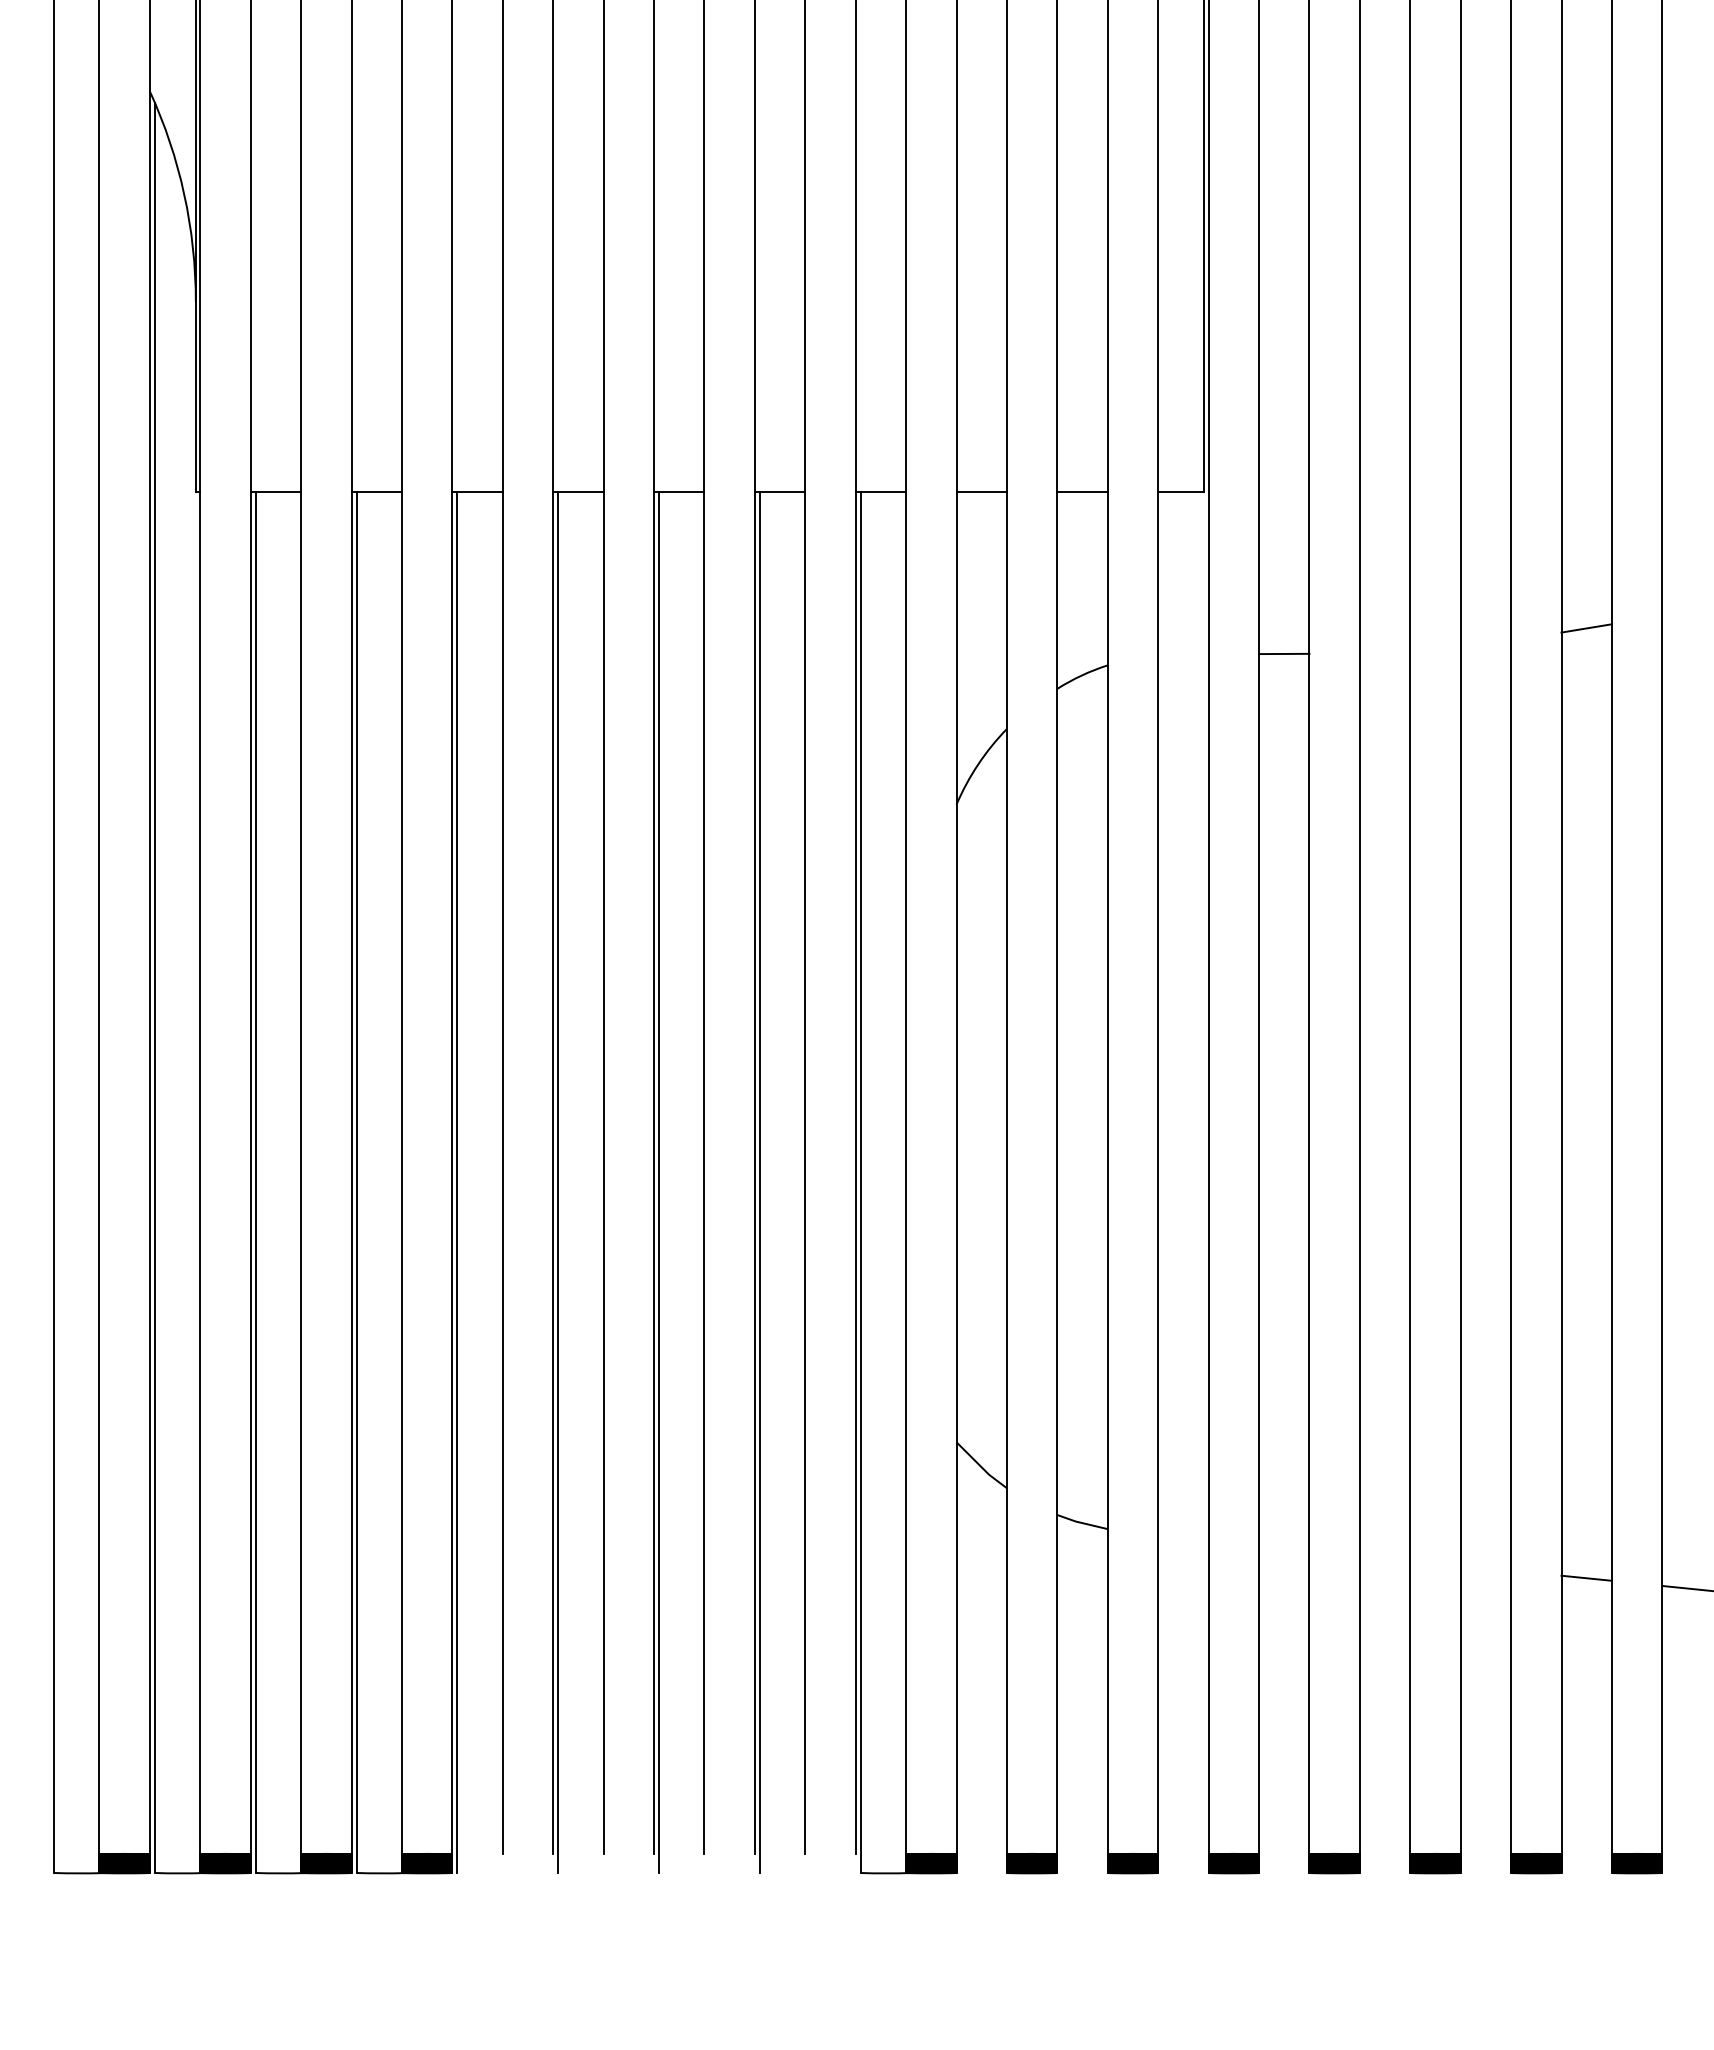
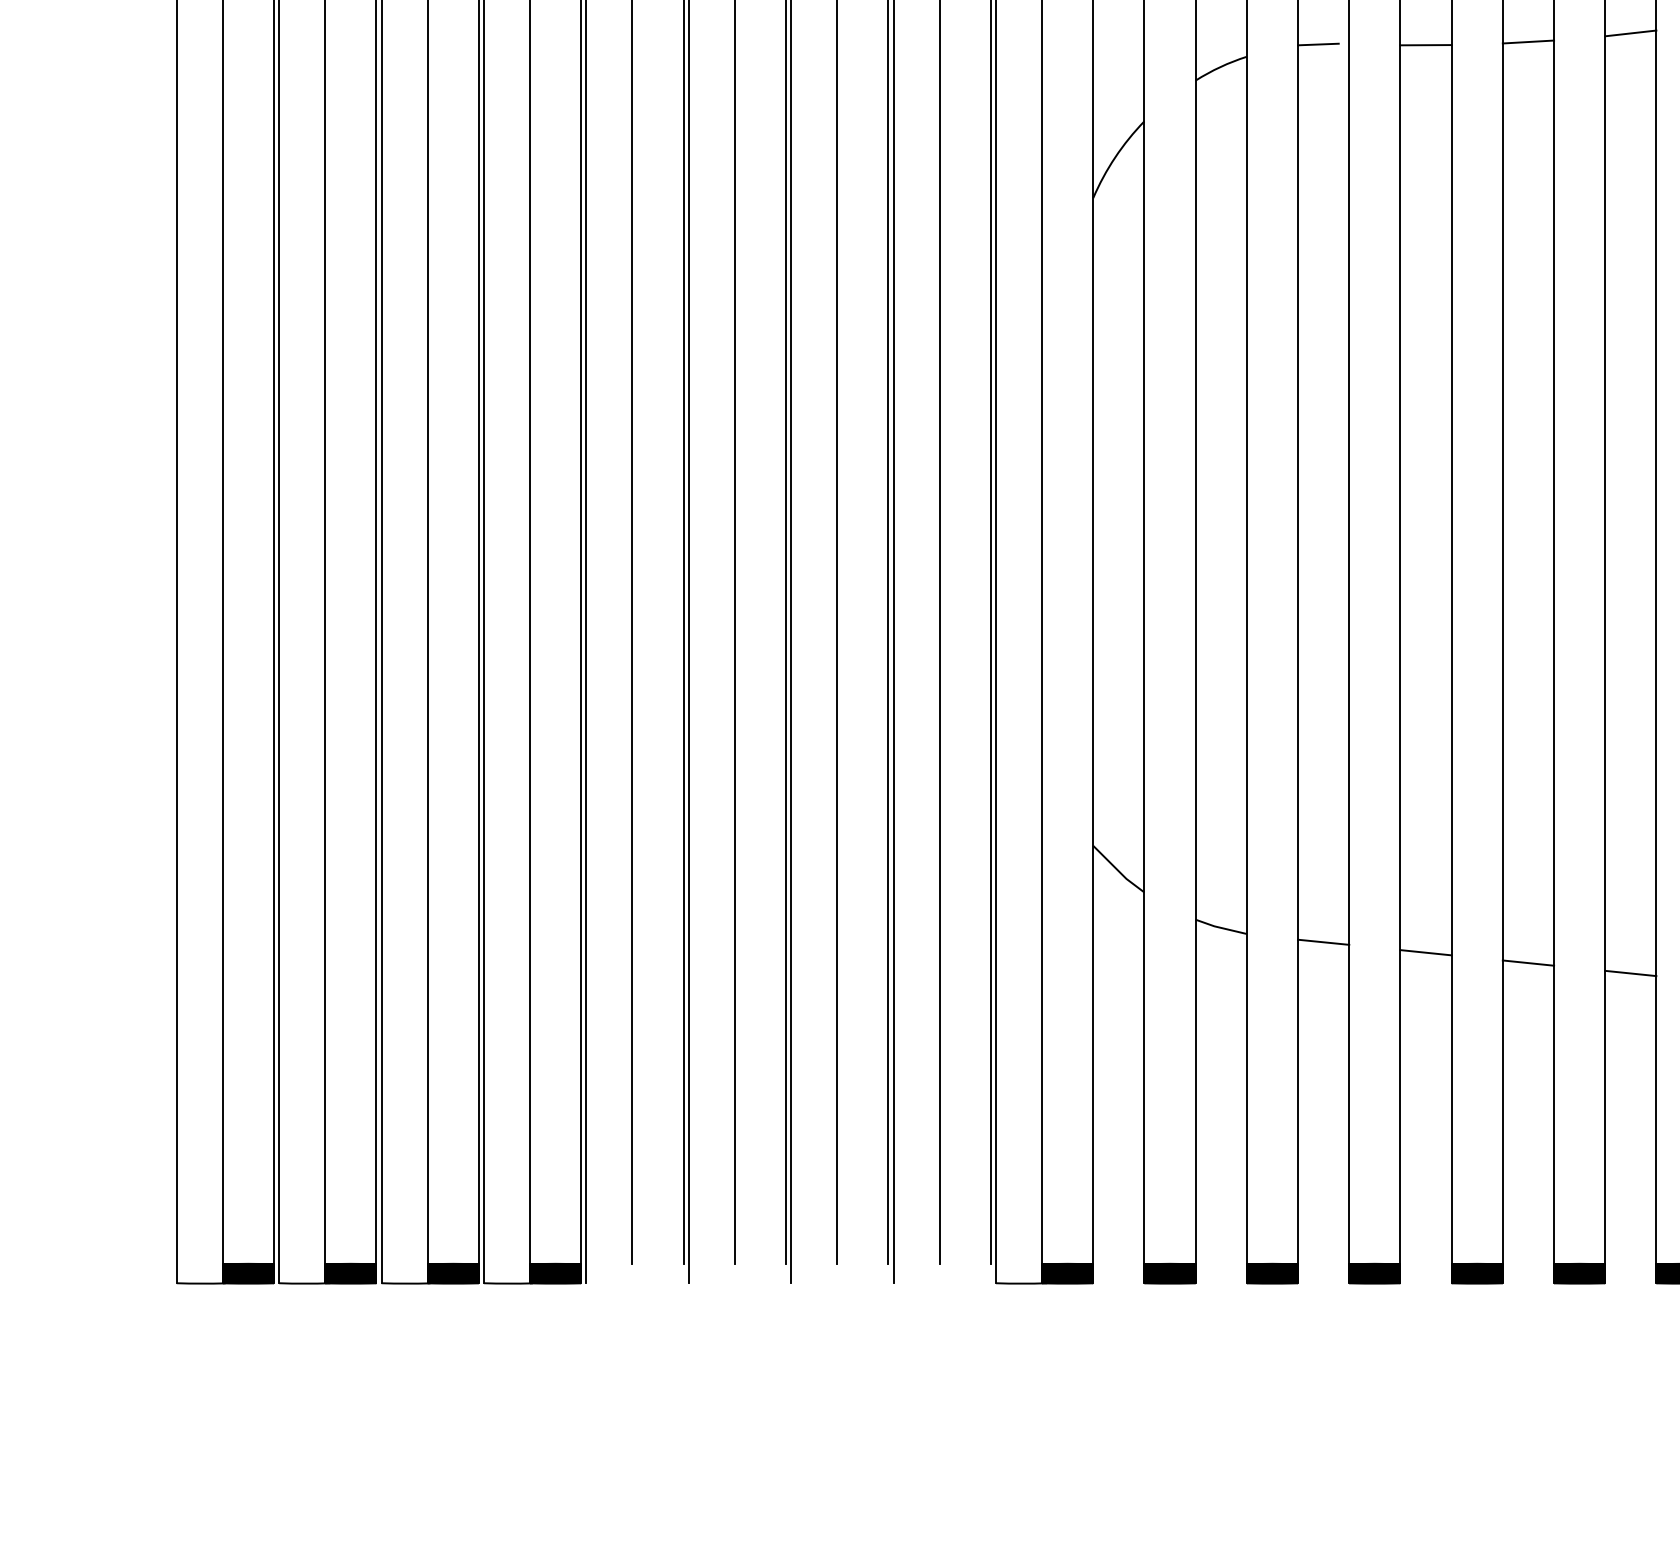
line: (1485, 642) -> (1630, 33), added
line: (1384, 650) -> (1527, 41), added
line: (1178, 653) -> (1318, 44), added
line: (1183, 1536) -> (1323, 941), added
line: (1283, 1547) -> (1425, 952), added
line: (1384, 1557) -> (1527, 962), added
line: (1485, 1567) -> (1630, 972), added

